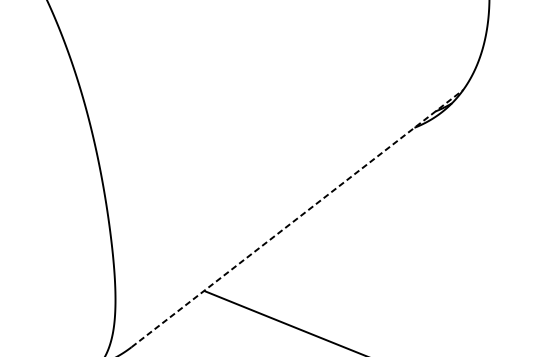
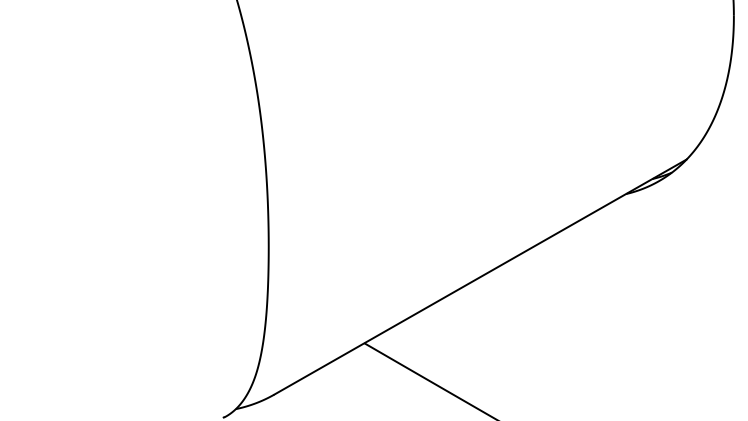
line: (297, 218) -> (480, 276), dashed -> solid

